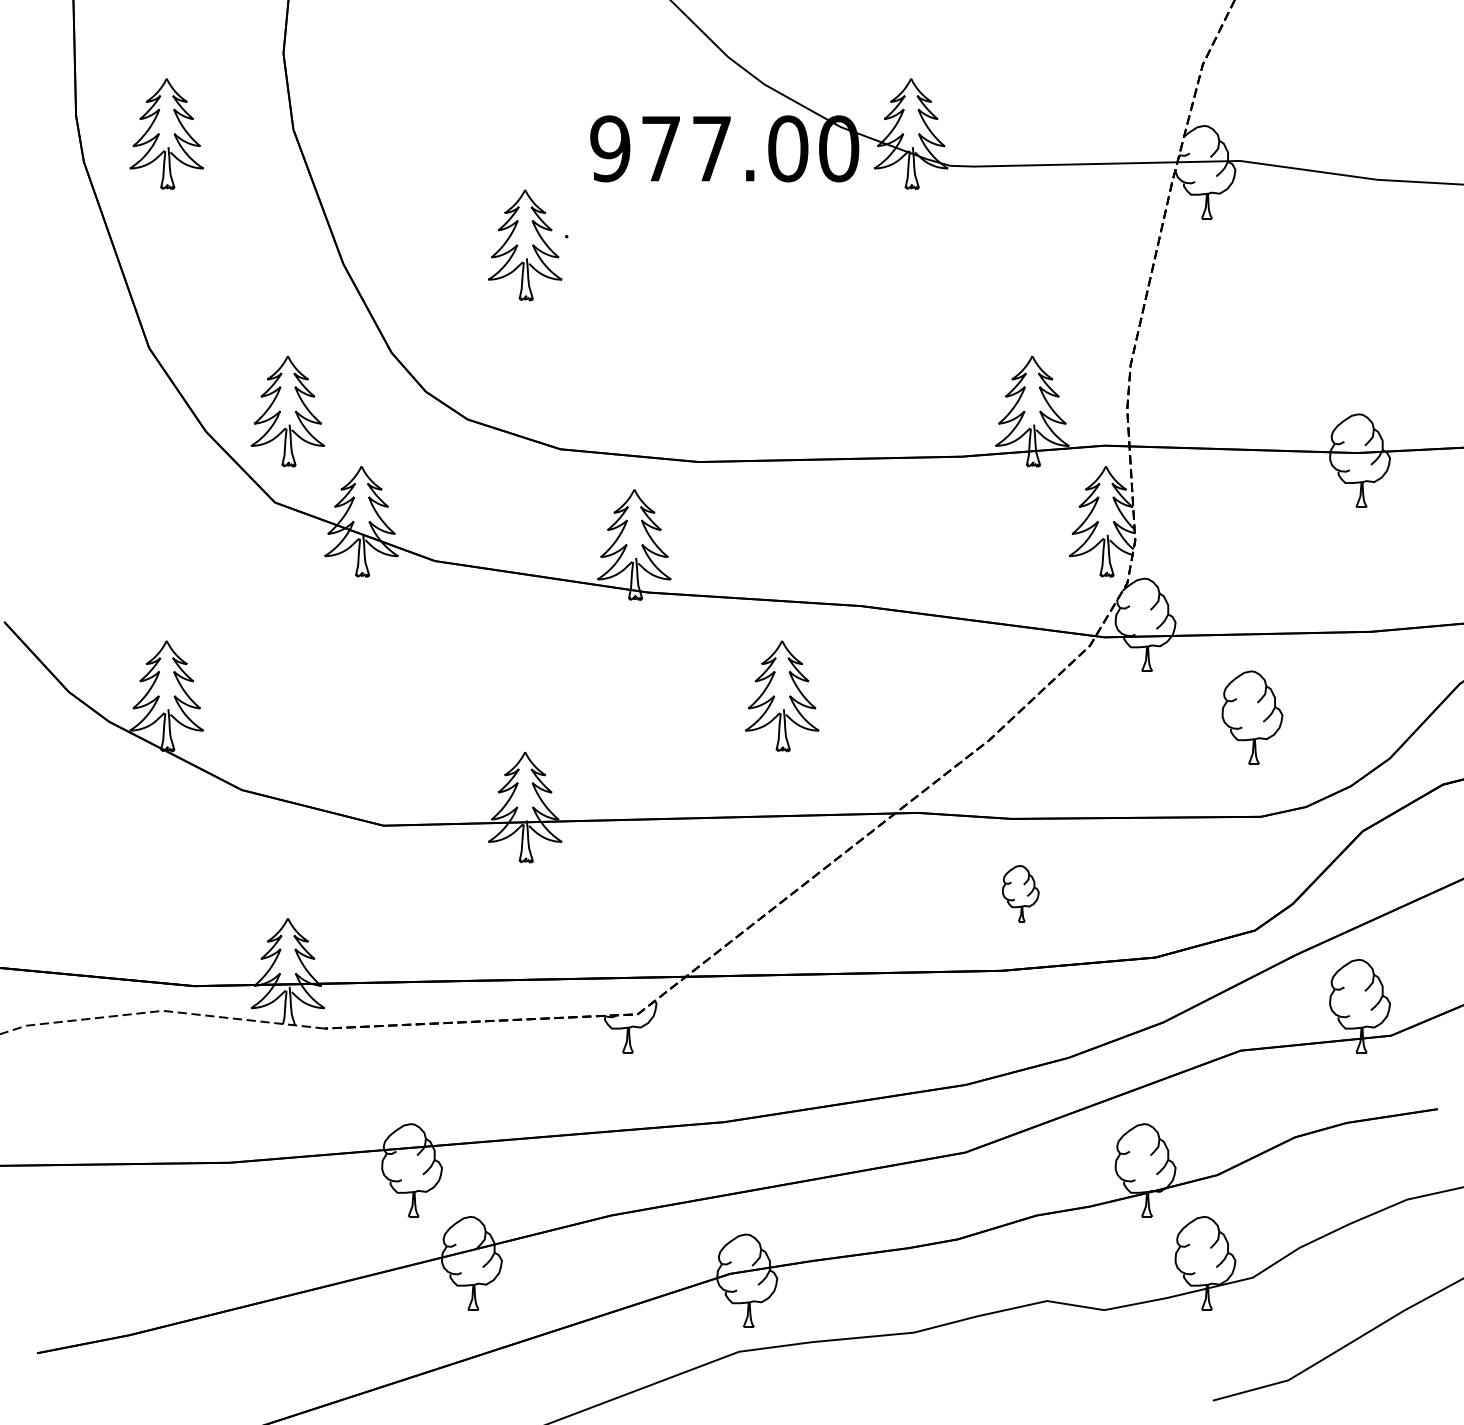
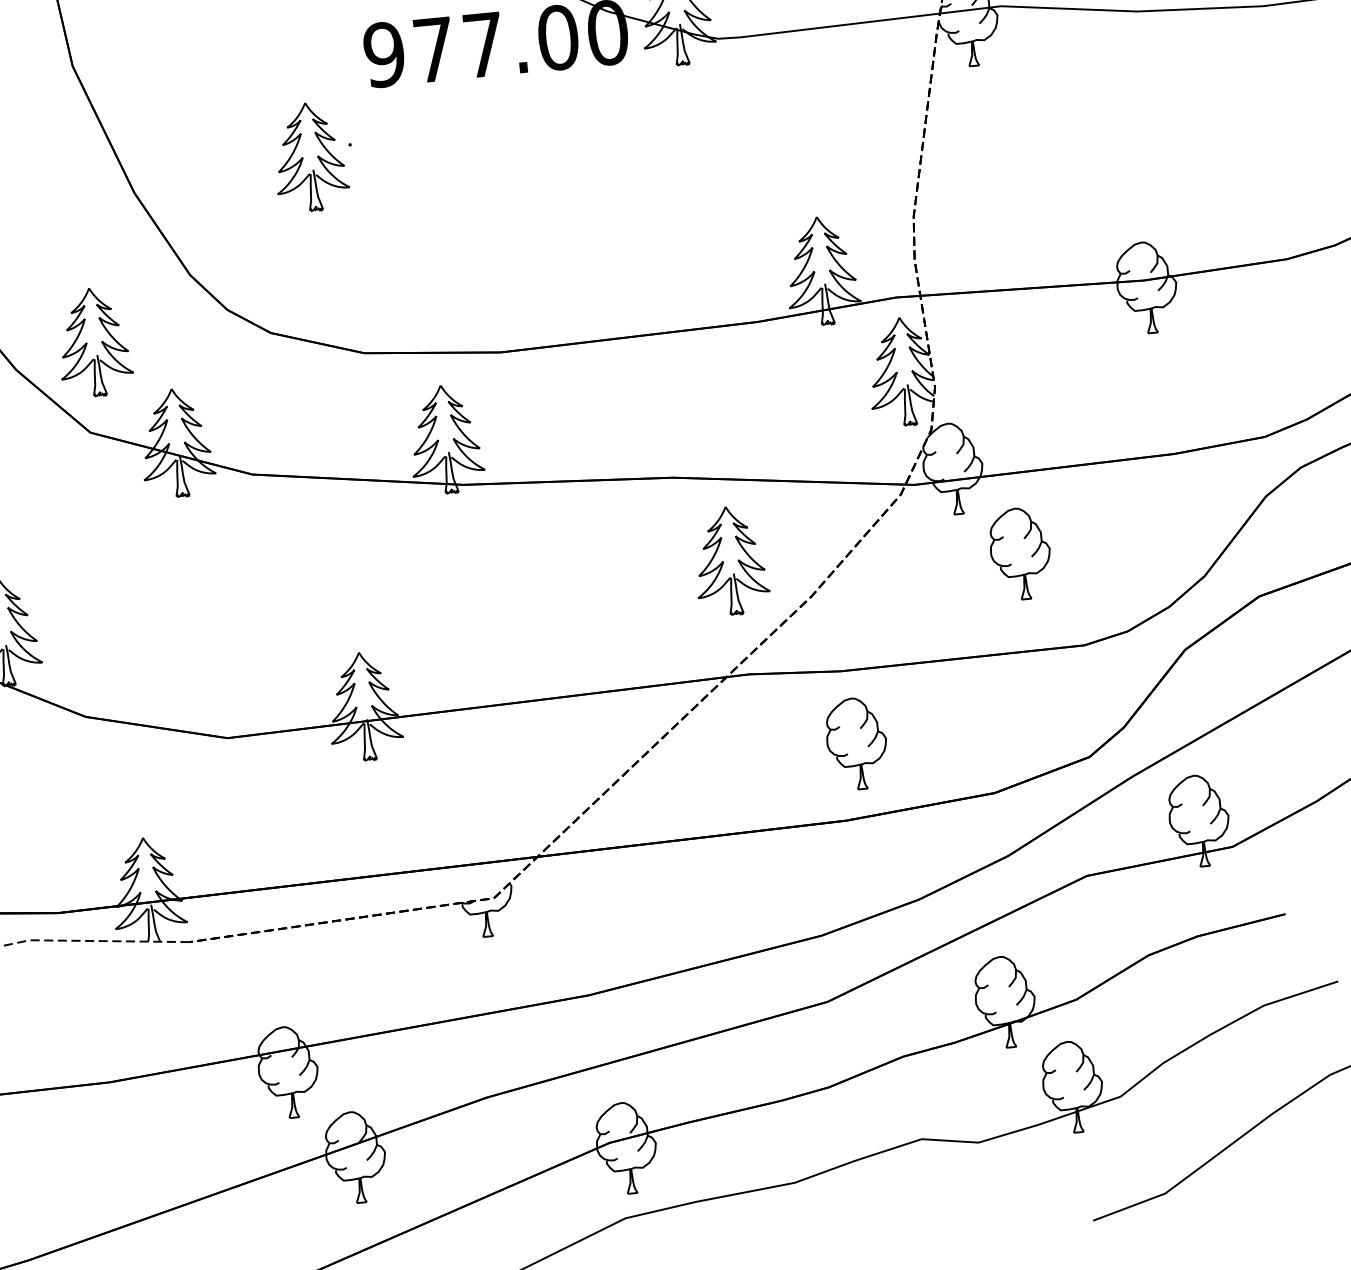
part: (782, 696) -> (731, 561), moved
part: (1252, 717) -> (1020, 553), moved
part: (1020, 893) -> (856, 743), size x1.67

